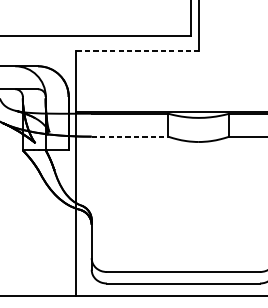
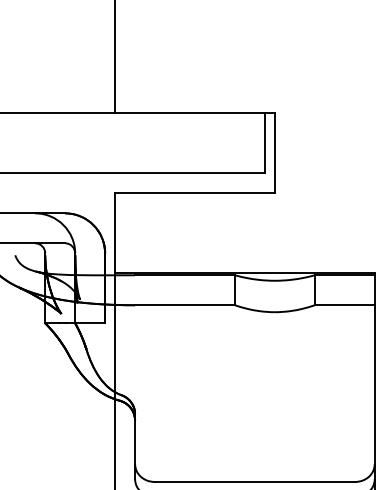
line: (137, 51) -> (195, 193), dashed -> solid
line: (130, 136) -> (185, 305), dashed -> solid

